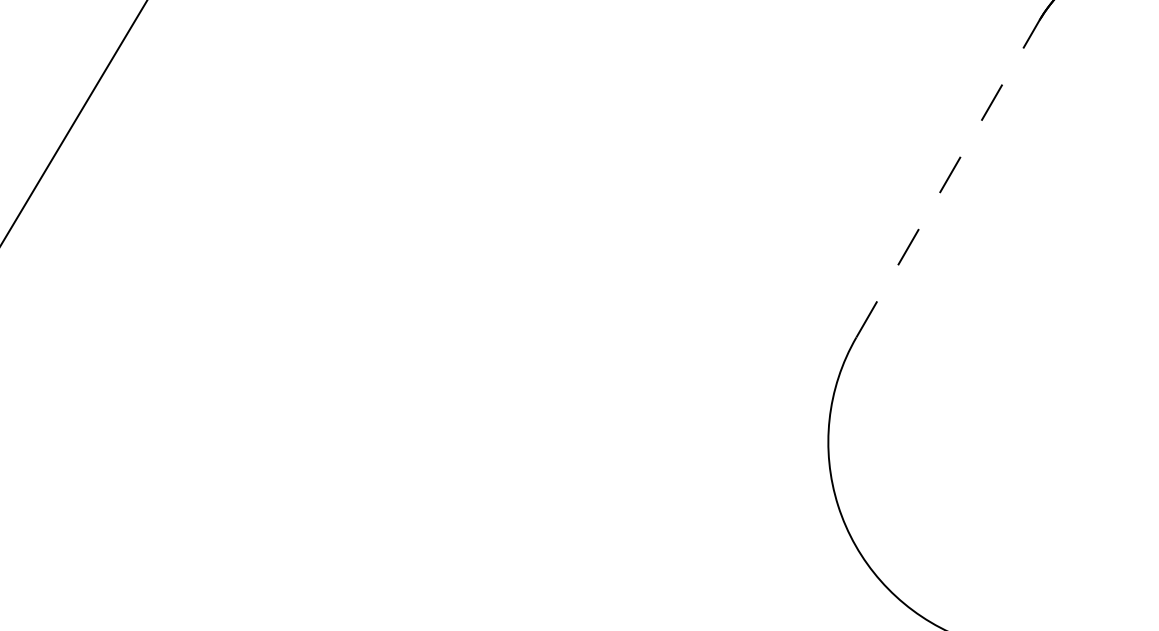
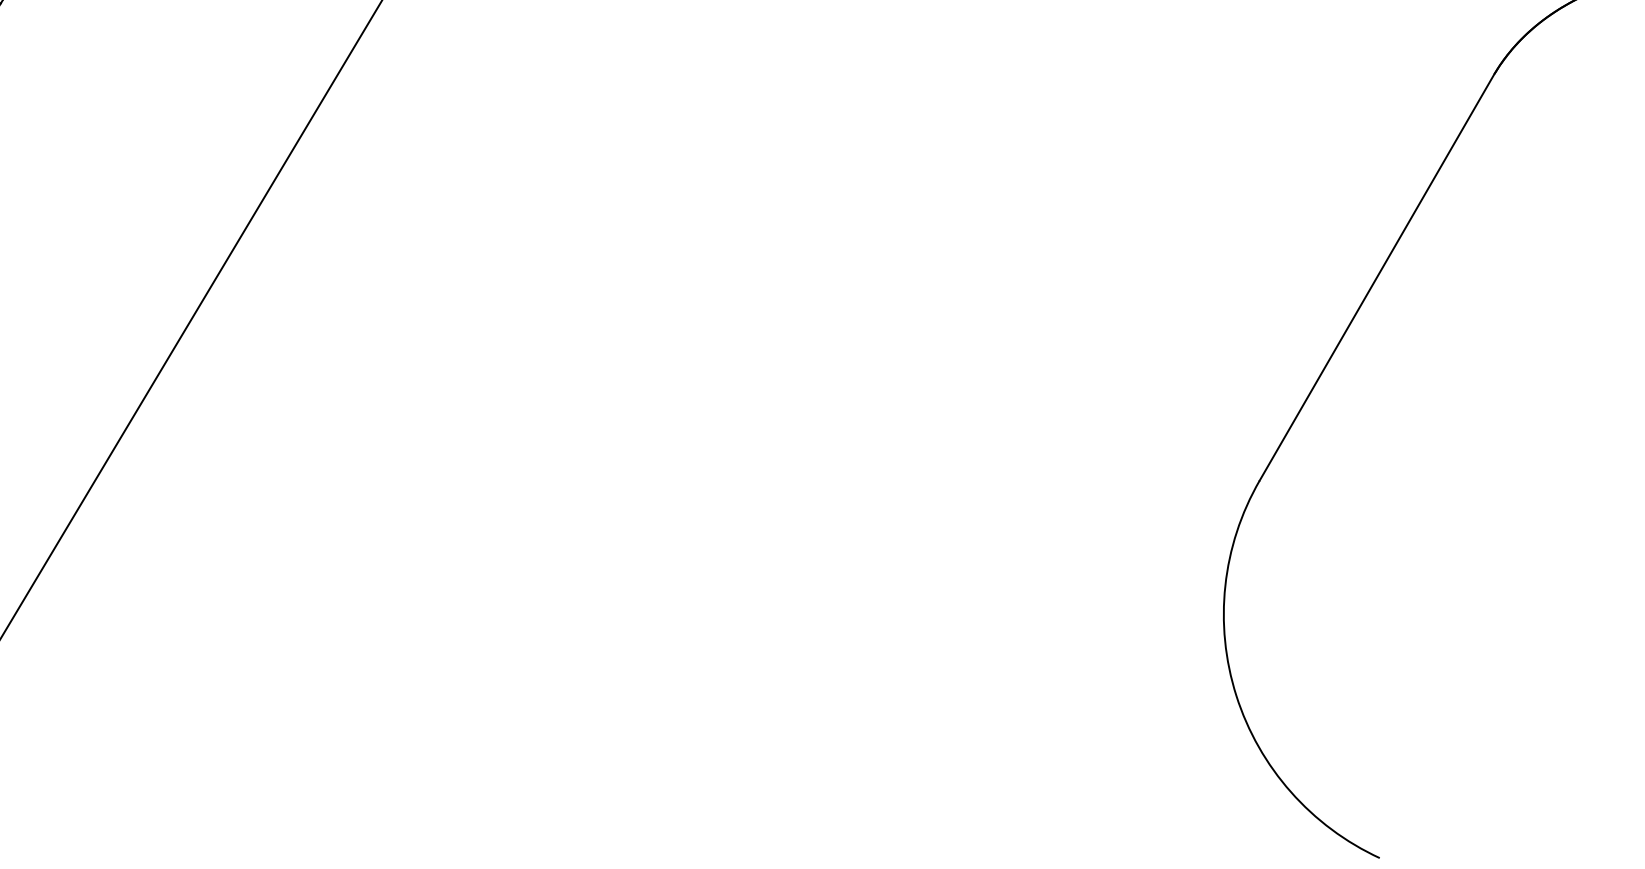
line: (948, 178) -> (1377, 277), dashed -> solid

